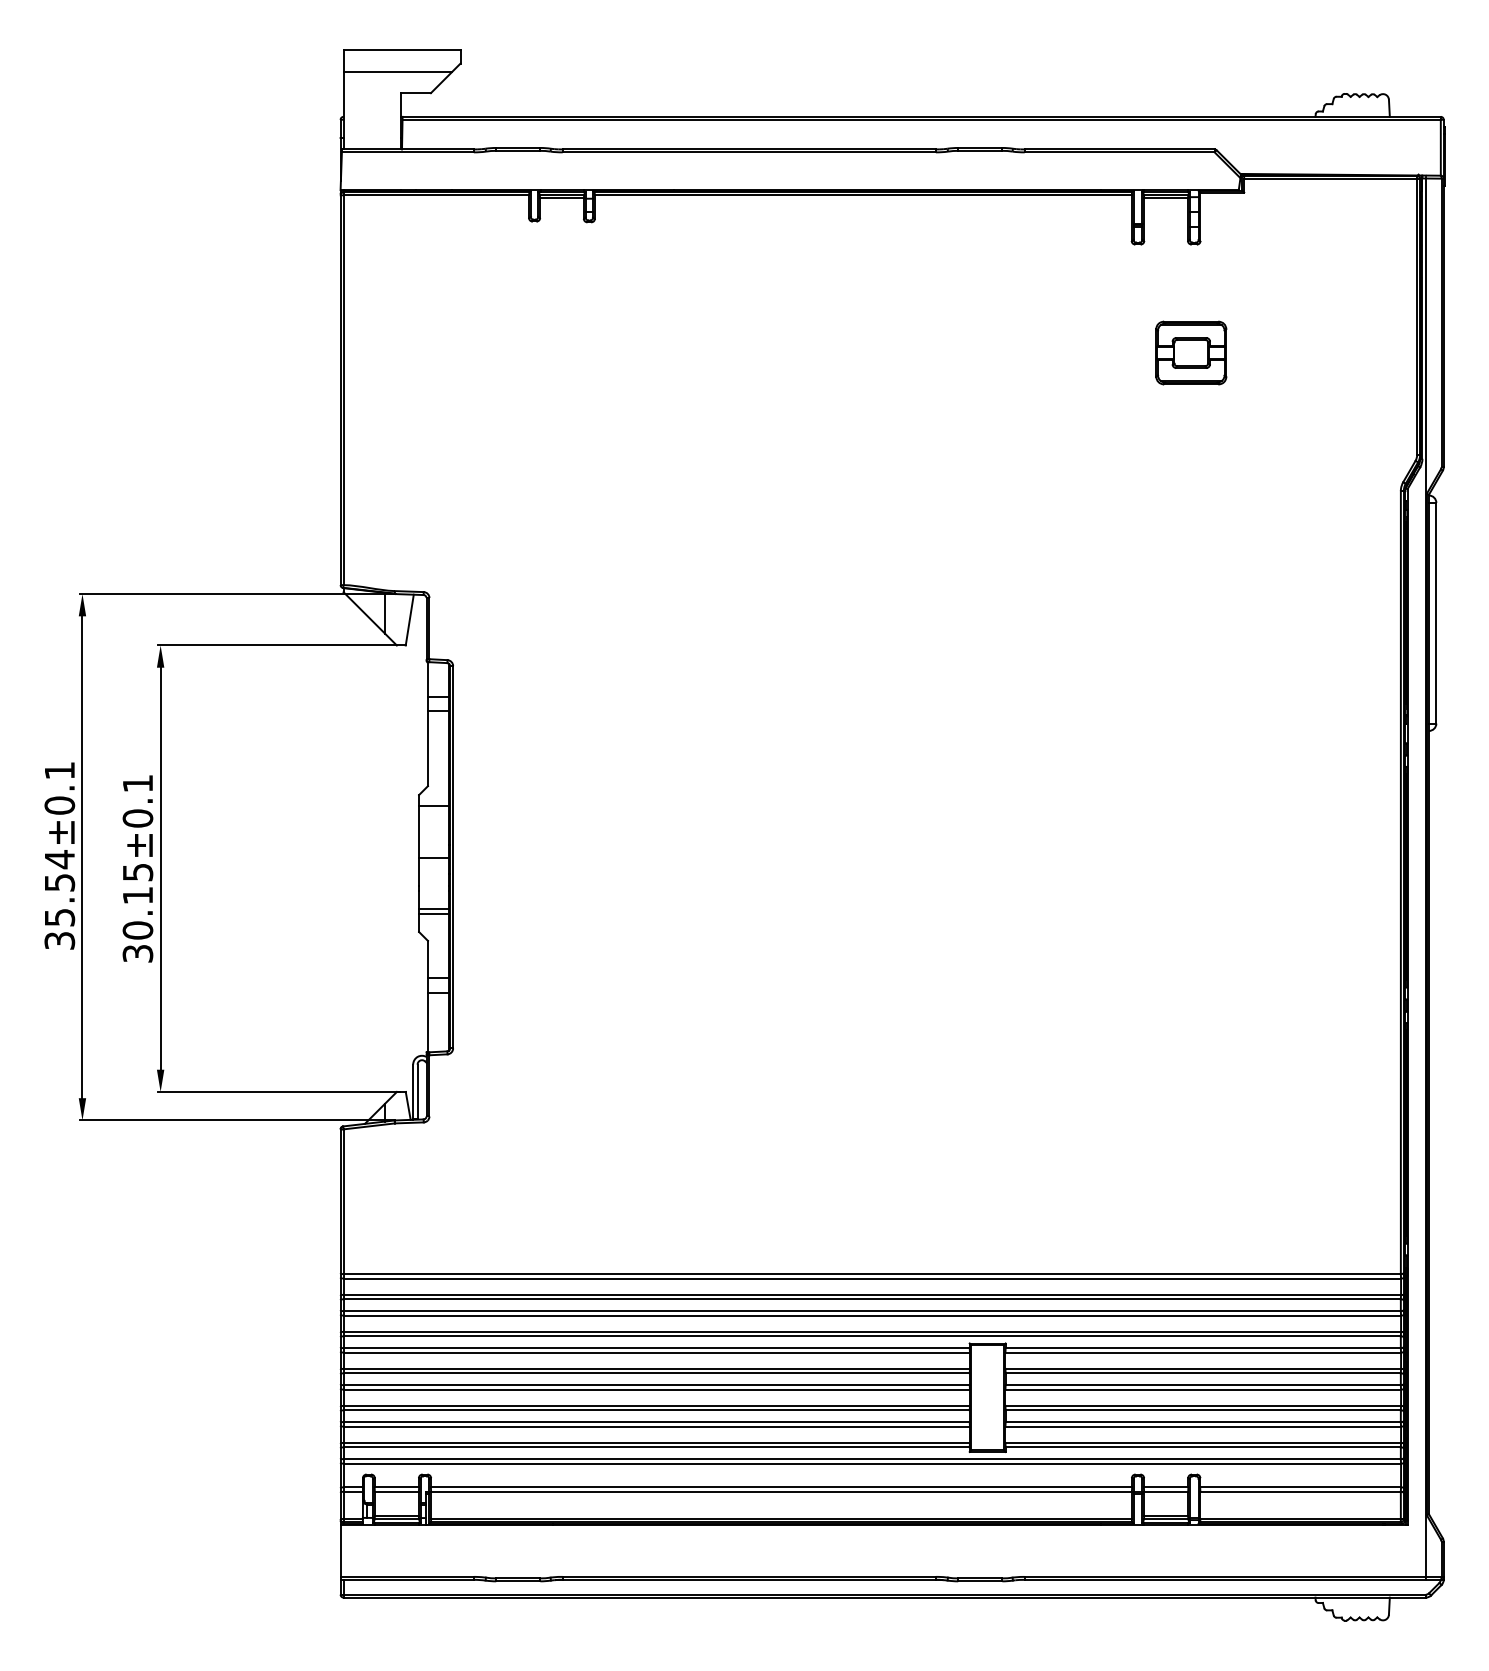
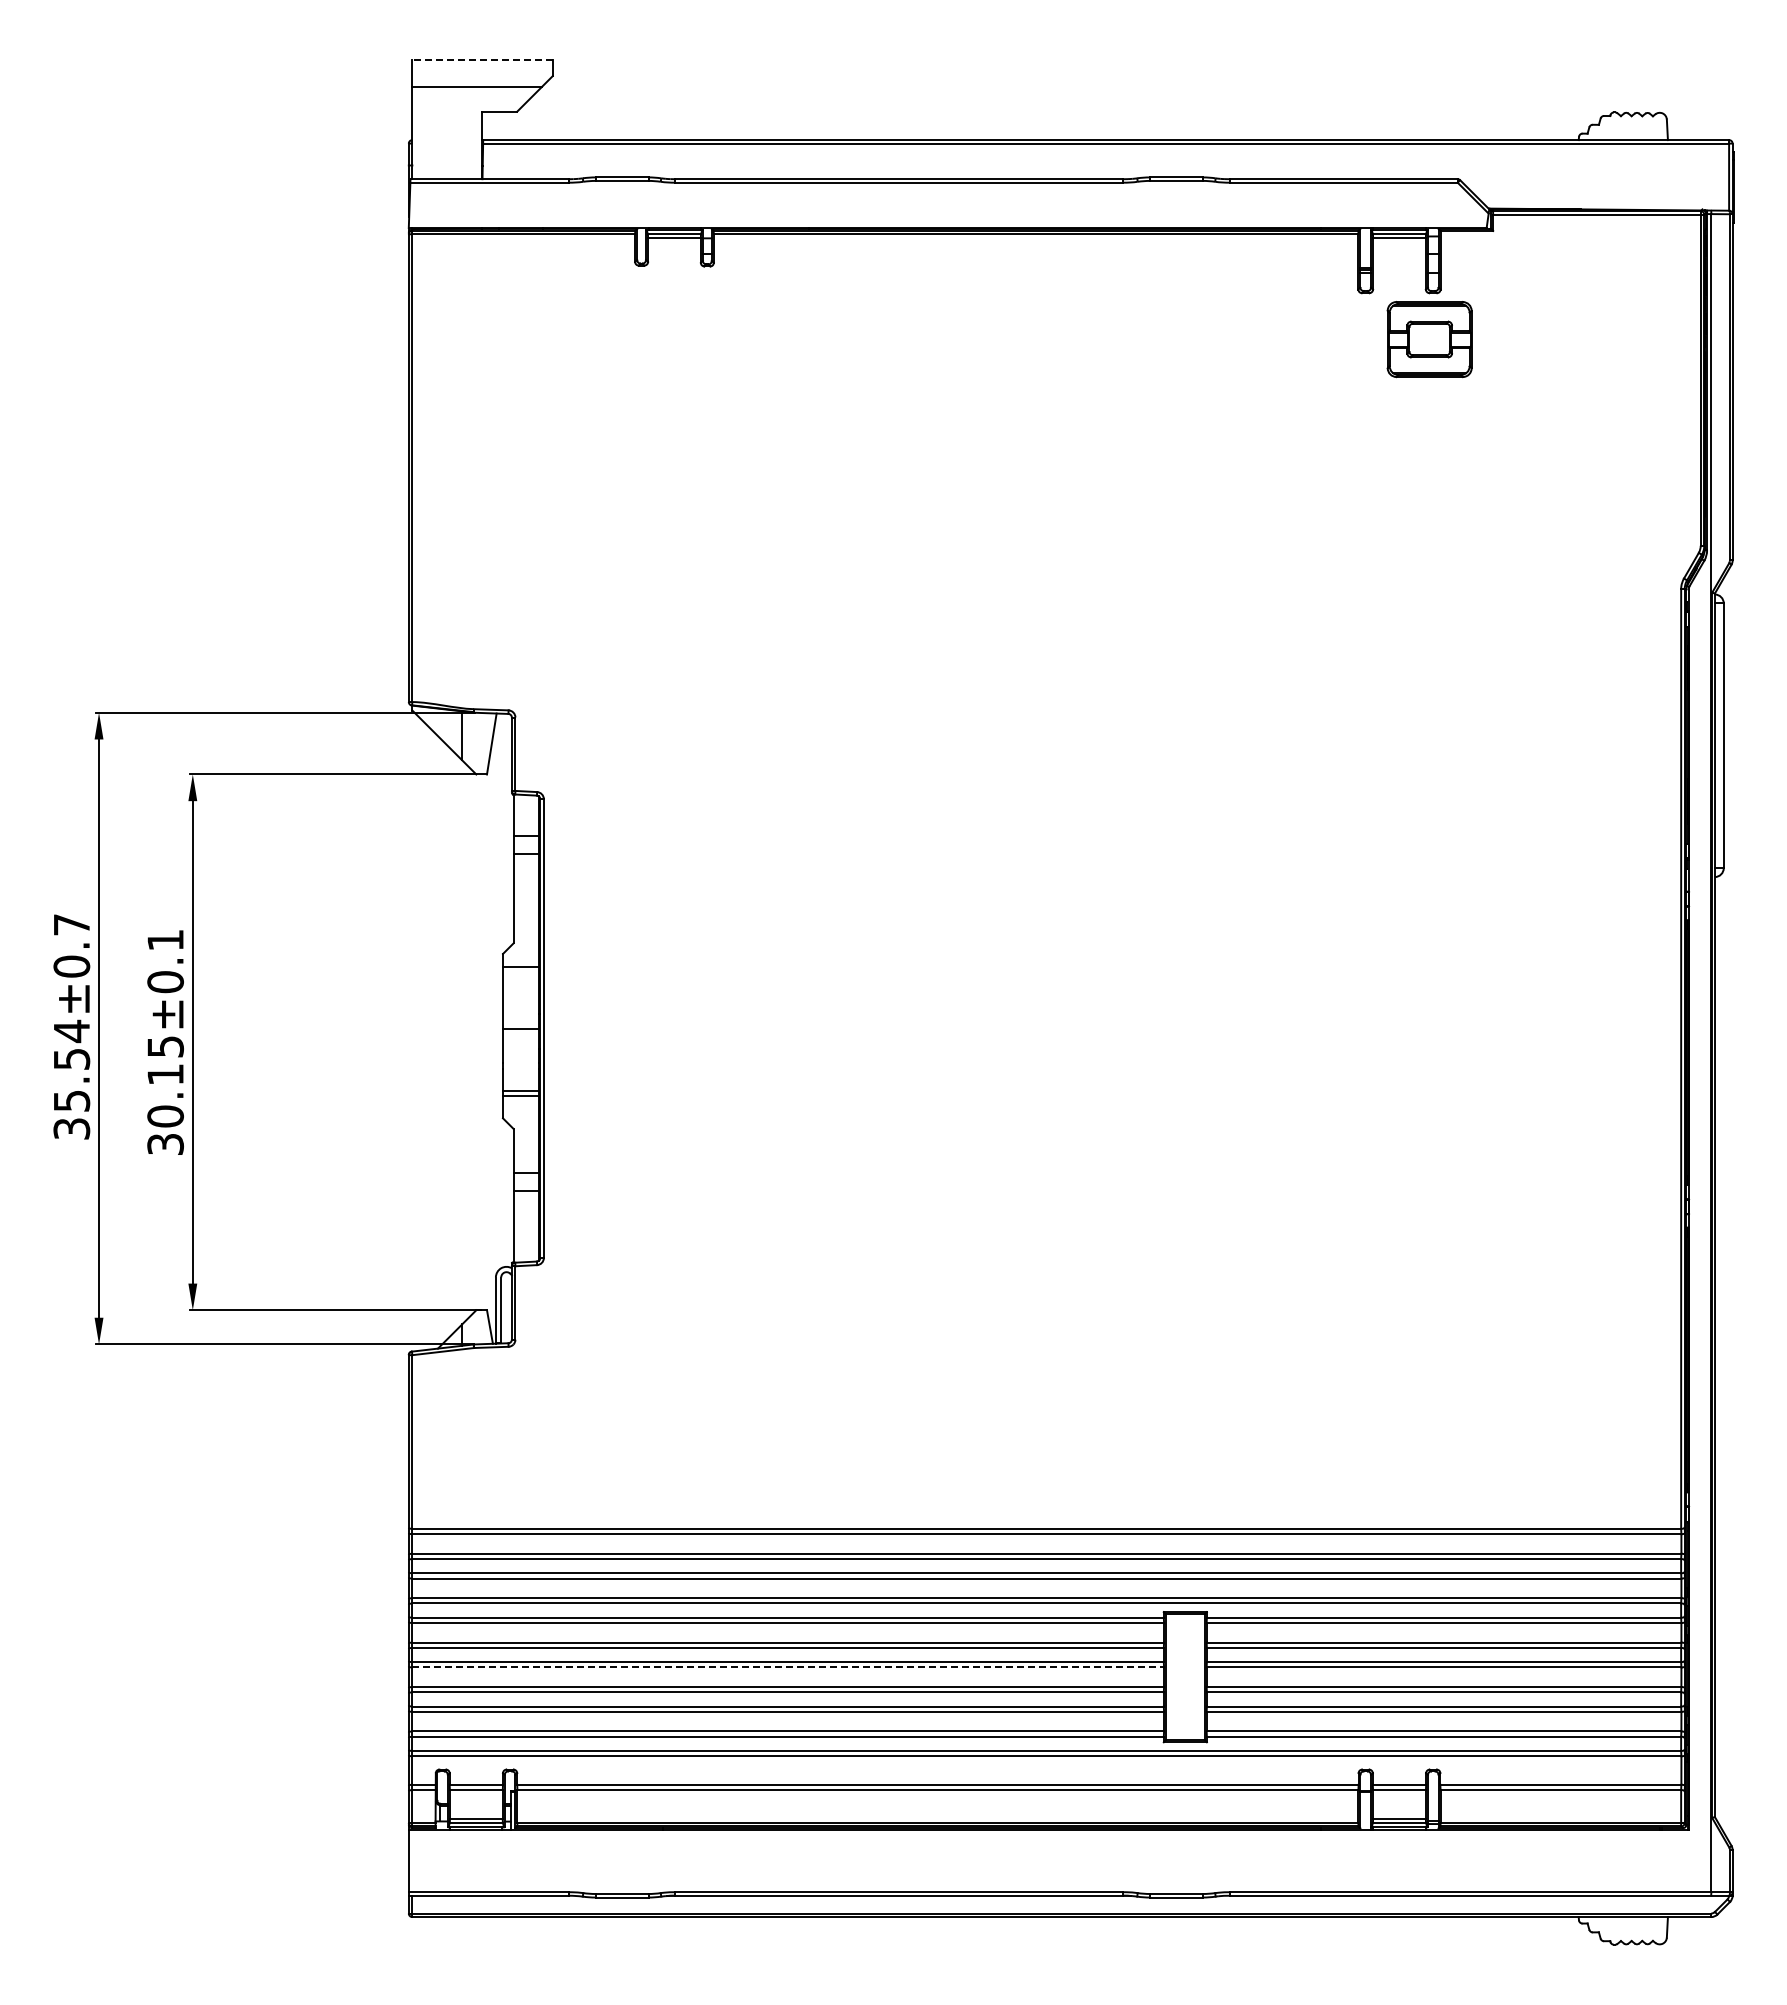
line: (402, 50) -> (482, 60), solid -> dashed
part: (1191, 353) -> (1429, 339), moved
text: (59, 770) -> (71, 924), 35.54±0.1 -> 35.54±0.7
line: (657, 1389) -> (788, 1667), solid -> dashed

